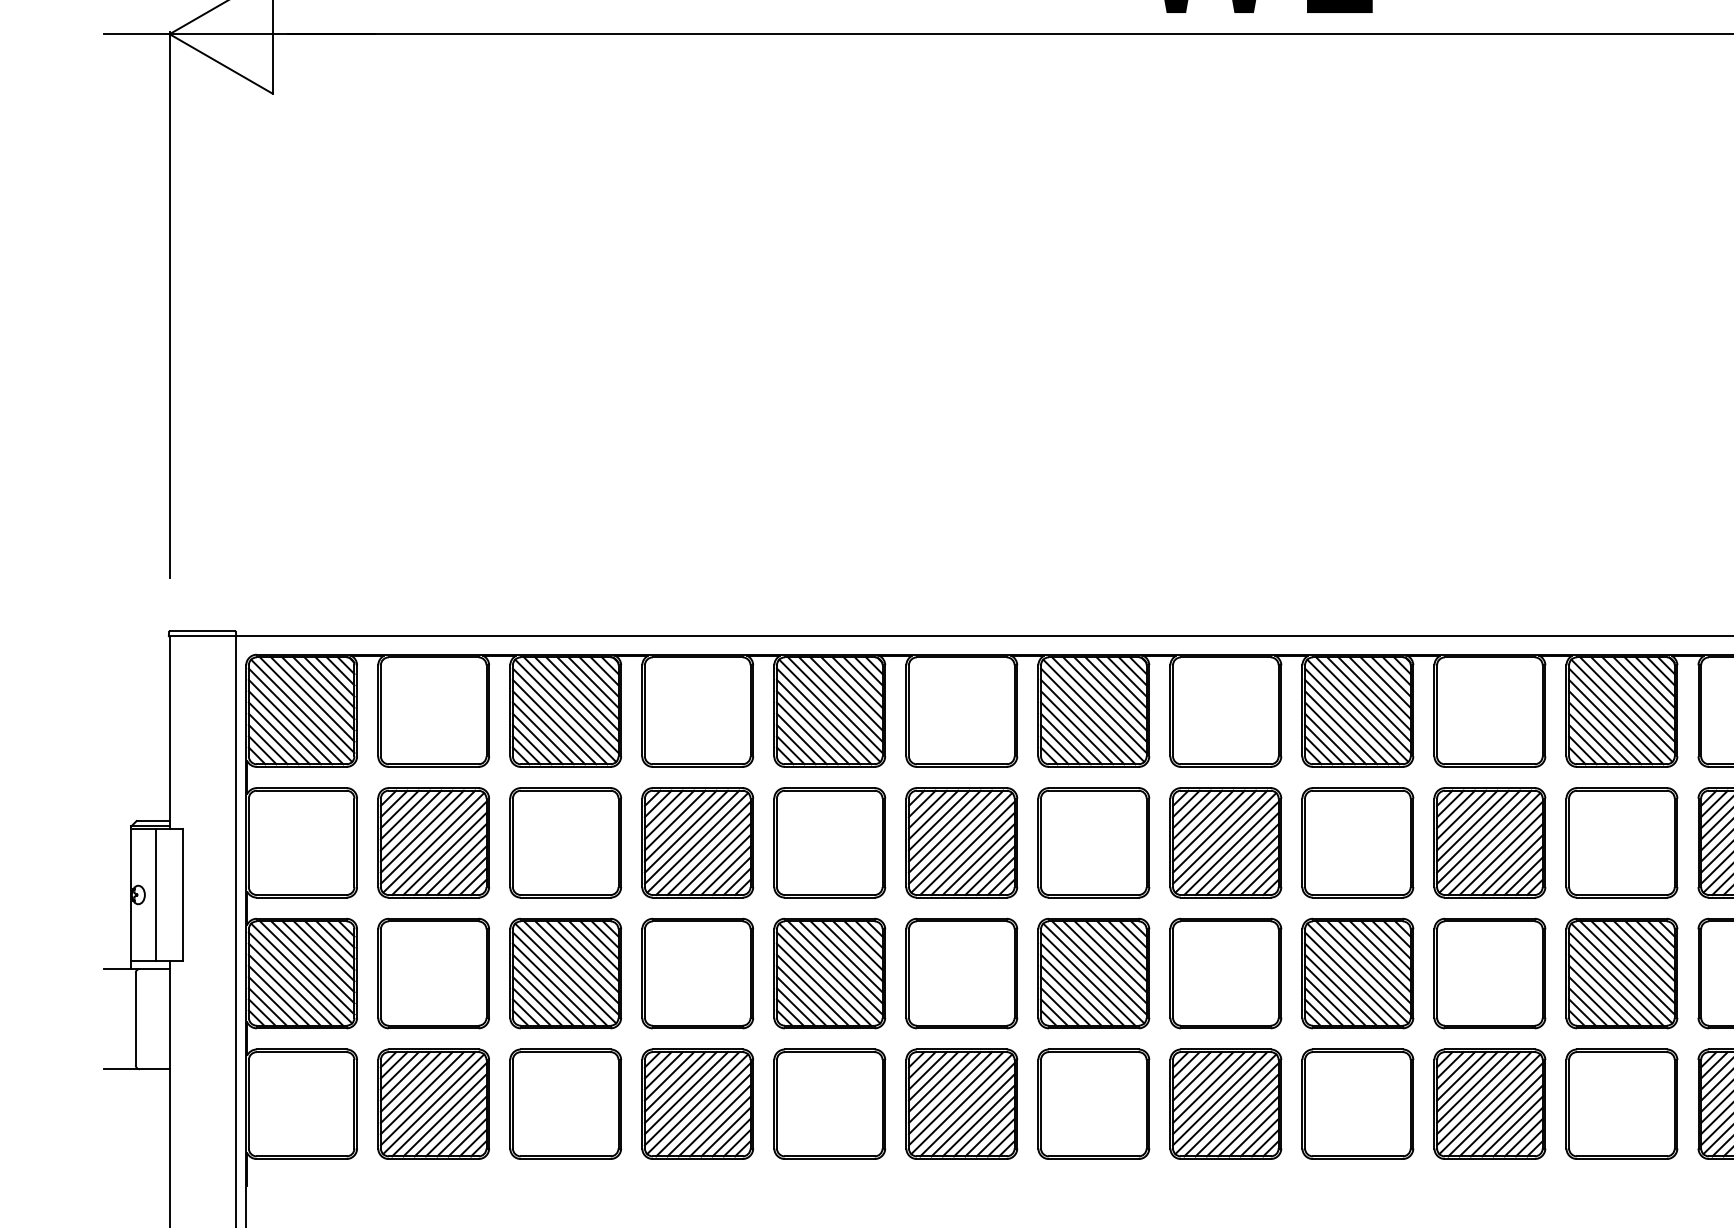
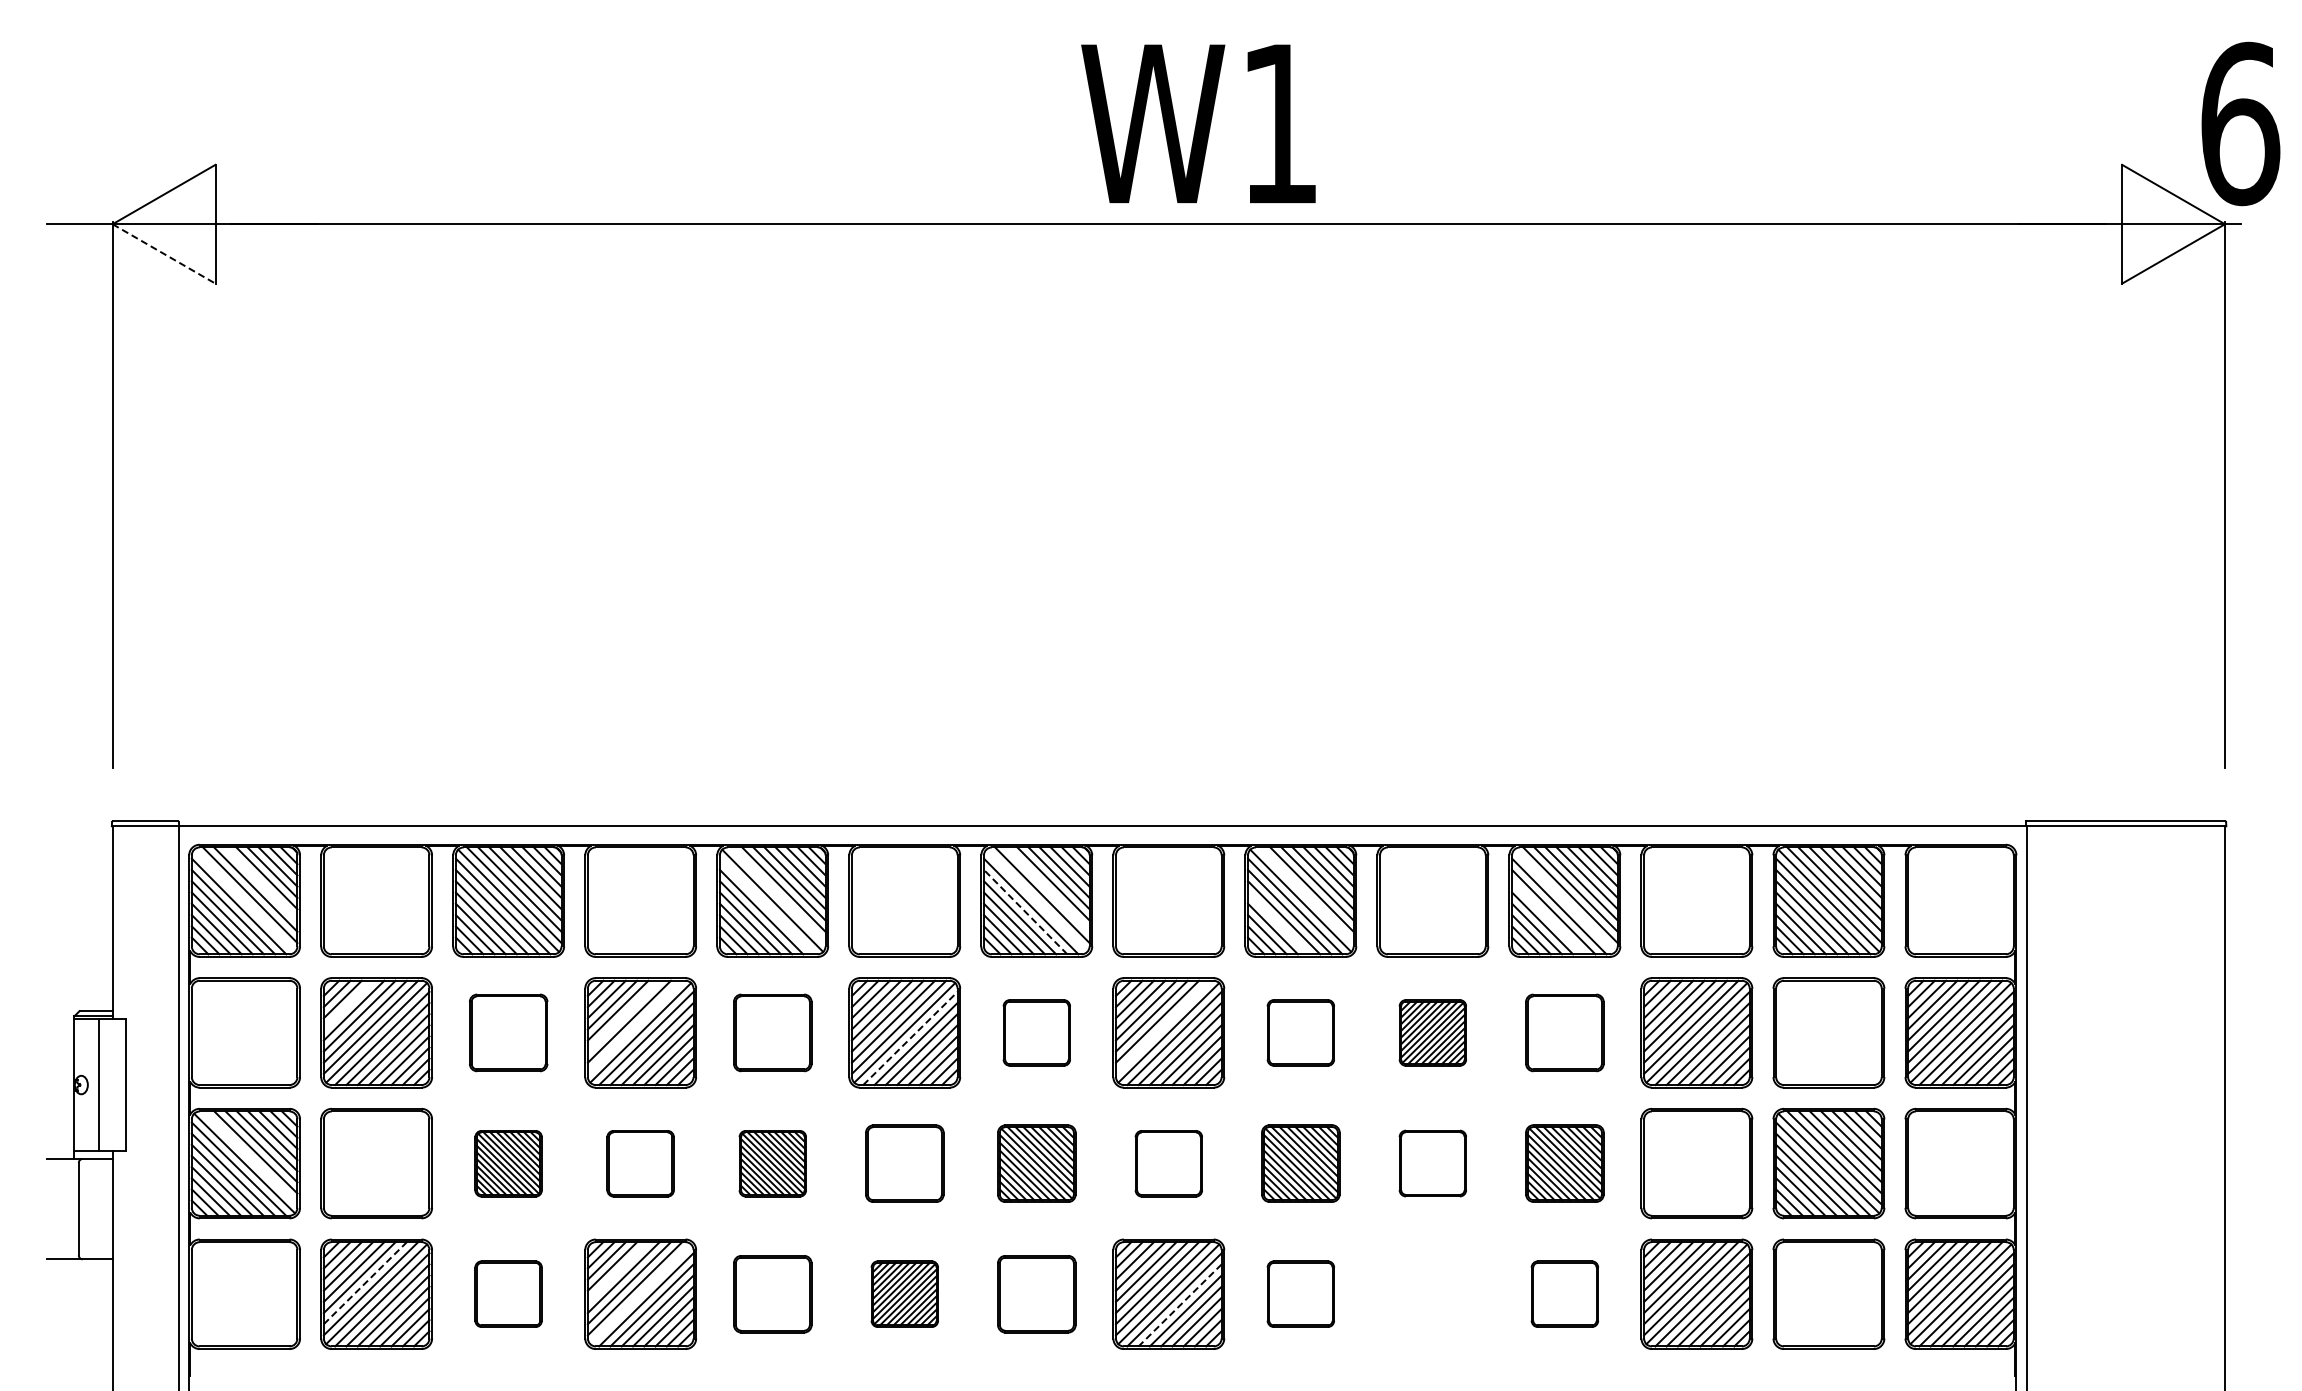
line: (221, 64) -> (164, 254), solid -> dashed
line: (318, 693) -> (261, 883), removed
line: (1104, 699) -> (1047, 889), removed
line: (835, 705) -> (778, 895), removed
line: (1363, 705) -> (1306, 895), removed
line: (301, 710) -> (244, 900), removed
line: (1093, 710) -> (1036, 900), removed
line: (1621, 710) -> (1564, 900), removed
line: (823, 716) -> (766, 906), removed
line: (1082, 721) -> (1025, 911), solid -> dashed
line: (1605, 727) -> (1548, 917), removed
line: (1335, 733) -> (1278, 923), removed
line: (405, 814) -> (348, 1004), removed
line: (680, 825) -> (623, 1015), removed
line: (691, 836) -> (634, 1026), removed
line: (1220, 836) -> (1163, 1026), removed
part: (565, 842) -> (508, 1032), size x0.7
part: (829, 842) -> (772, 1032), size x0.7
part: (1093, 842) -> (1036, 1032), size x0.6
part: (1357, 842) -> (1300, 1032), size x0.6
part: (1489, 842) -> (1432, 1032), size x0.6
part: (1621, 842) -> (1564, 1032), size x0.7
line: (967, 848) -> (910, 1038), solid -> dashed
line: (307, 967) -> (250, 1157), removed
part: (565, 973) -> (508, 1163), size x0.6
part: (697, 973) -> (640, 1163), size x0.6
part: (829, 973) -> (772, 1163), size x0.6
part: (961, 973) -> (904, 1163), size x0.7
part: (1093, 973) -> (1036, 1163), size x0.7
part: (1225, 973) -> (1168, 1163), size x0.6
part: (1357, 973) -> (1300, 1163), size x0.7
part: (1489, 973) -> (1432, 1163), size x0.6
part: (1621, 973) -> (1564, 1163), size x0.7
line: (674, 1081) -> (617, 1271), removed
line: (422, 1092) -> (365, 1282), solid -> dashed
part: (565, 1103) -> (508, 1293), size x0.6
part: (829, 1103) -> (772, 1293), size x0.7
part: (961, 1103) -> (904, 1293), size x0.6
part: (1093, 1103) -> (1036, 1293), size x0.7
part: (1357, 1103) -> (1300, 1293), size x0.6
part: (1489, 1103) -> (1432, 1293), removed
part: (1621, 1103) -> (1564, 1293), size x0.6
line: (697, 1104) -> (640, 1294), removed
line: (1236, 1115) -> (1179, 1305), solid -> dashed

